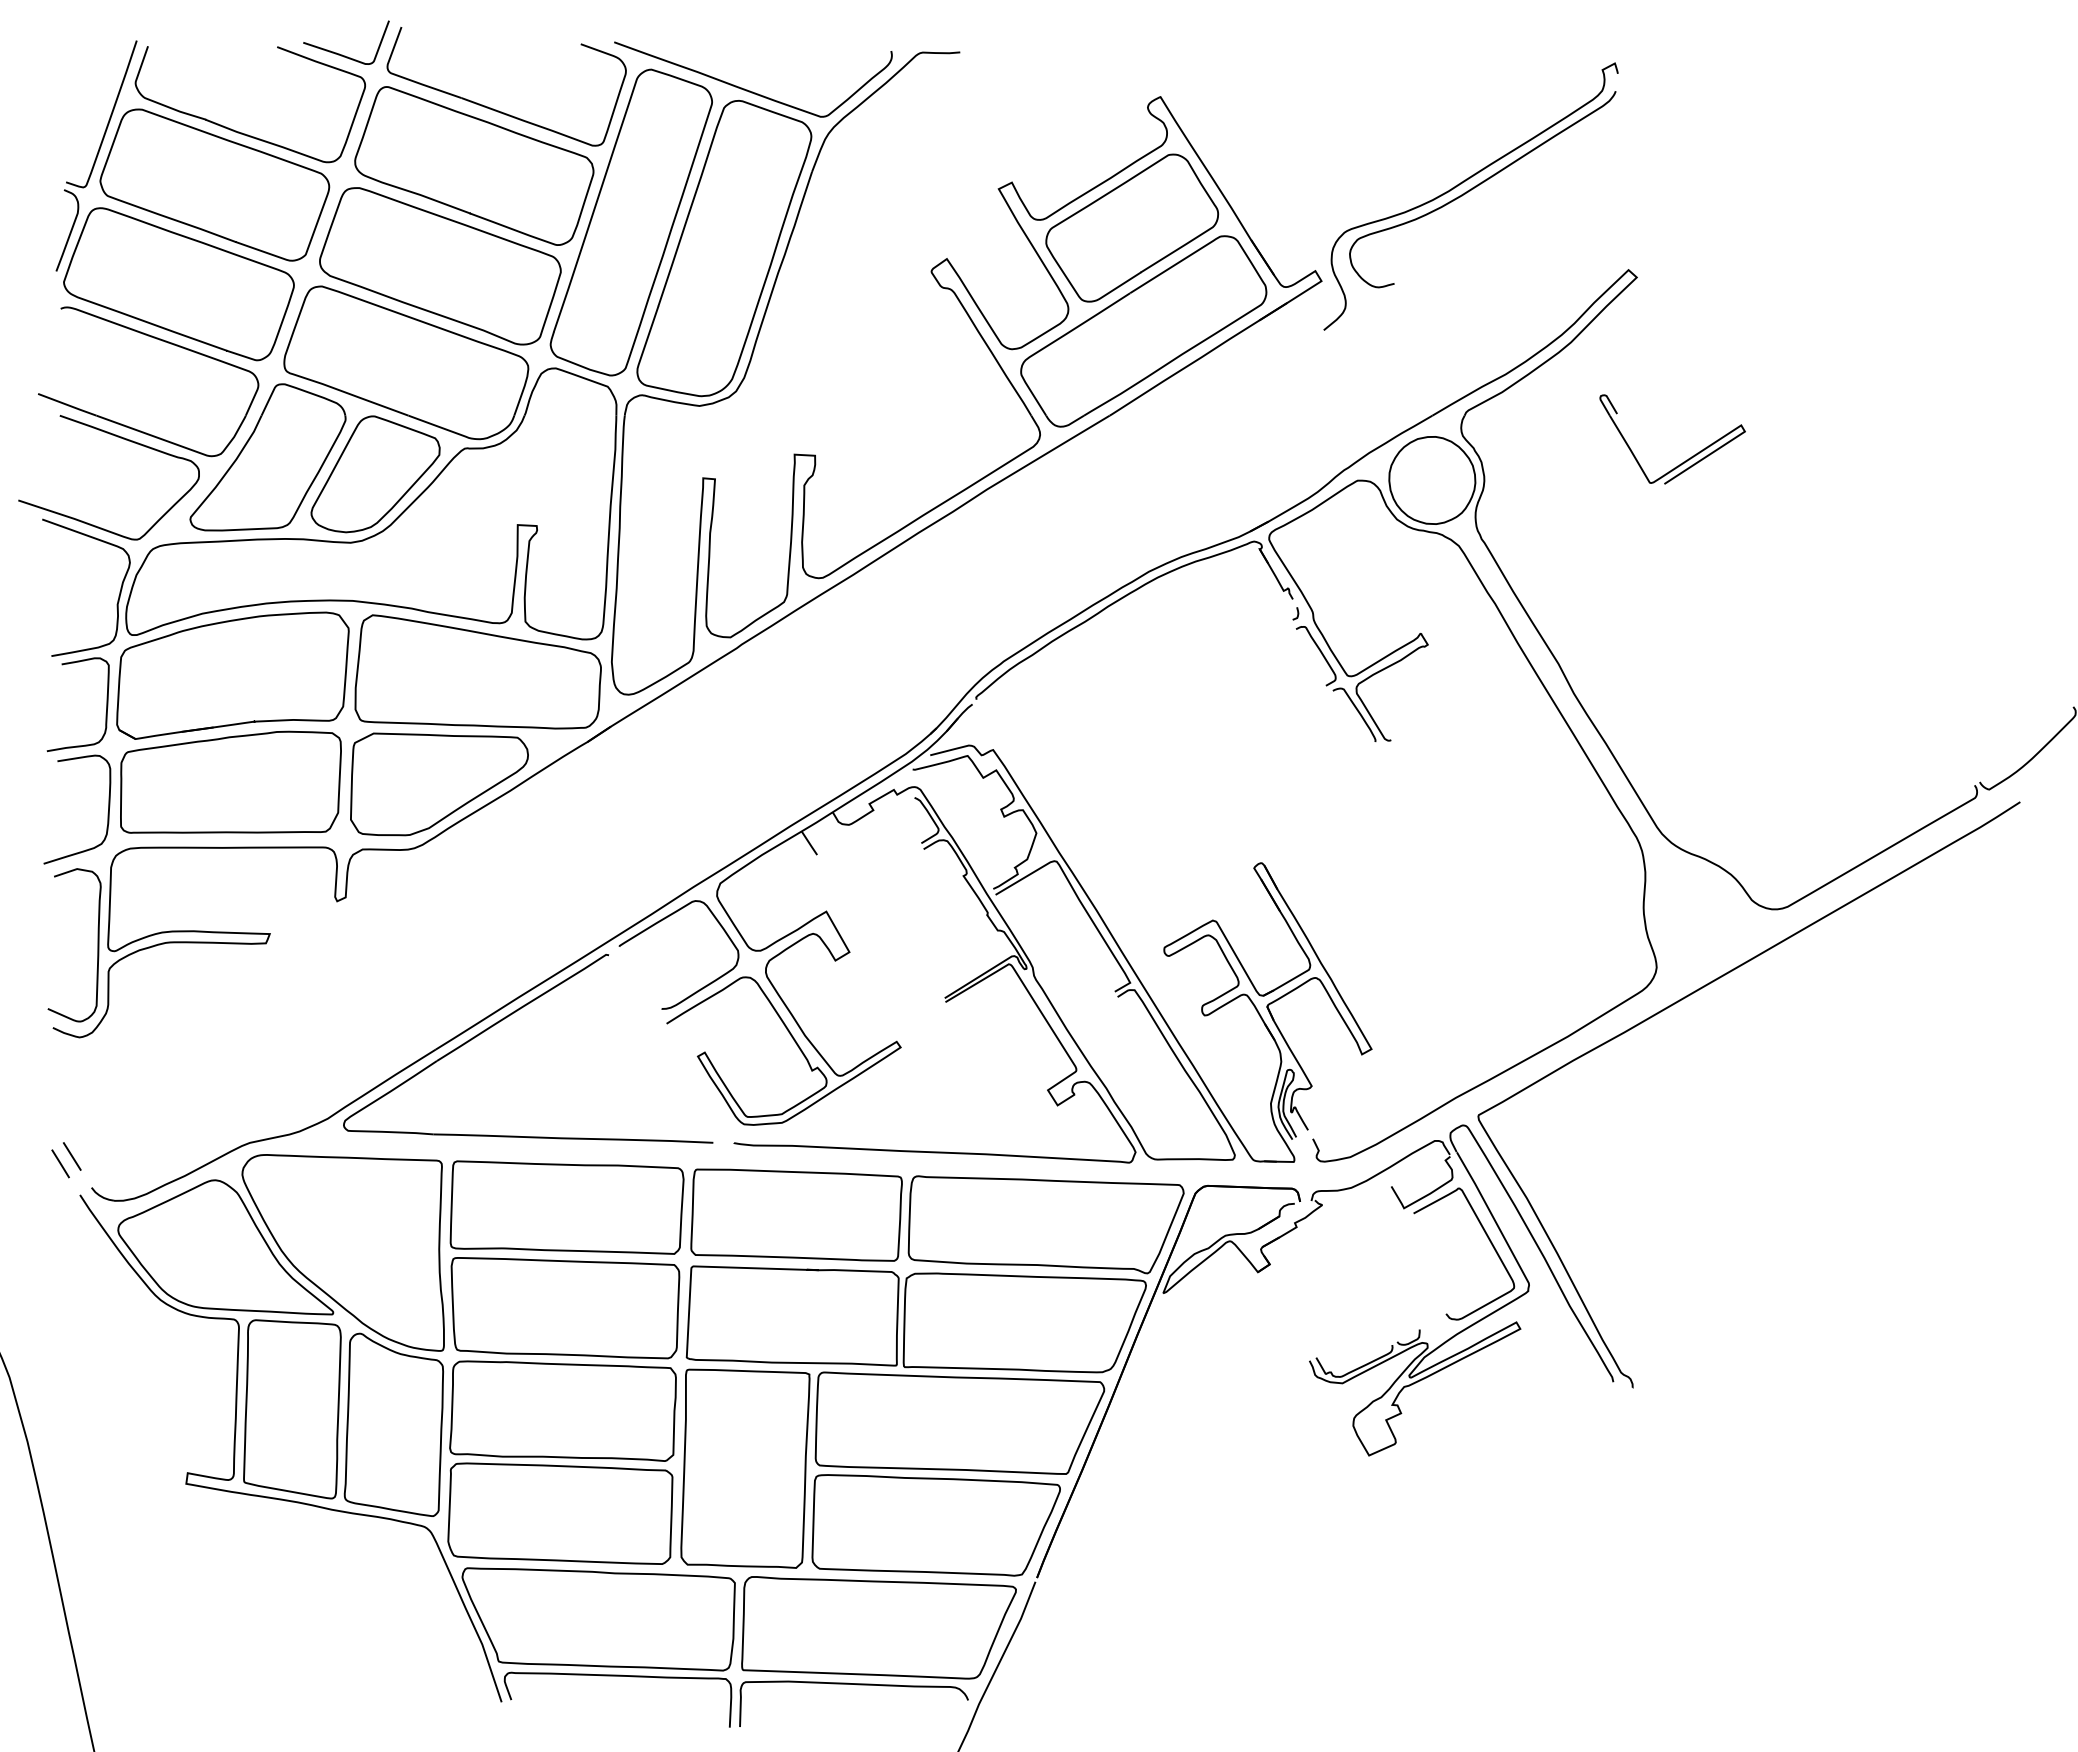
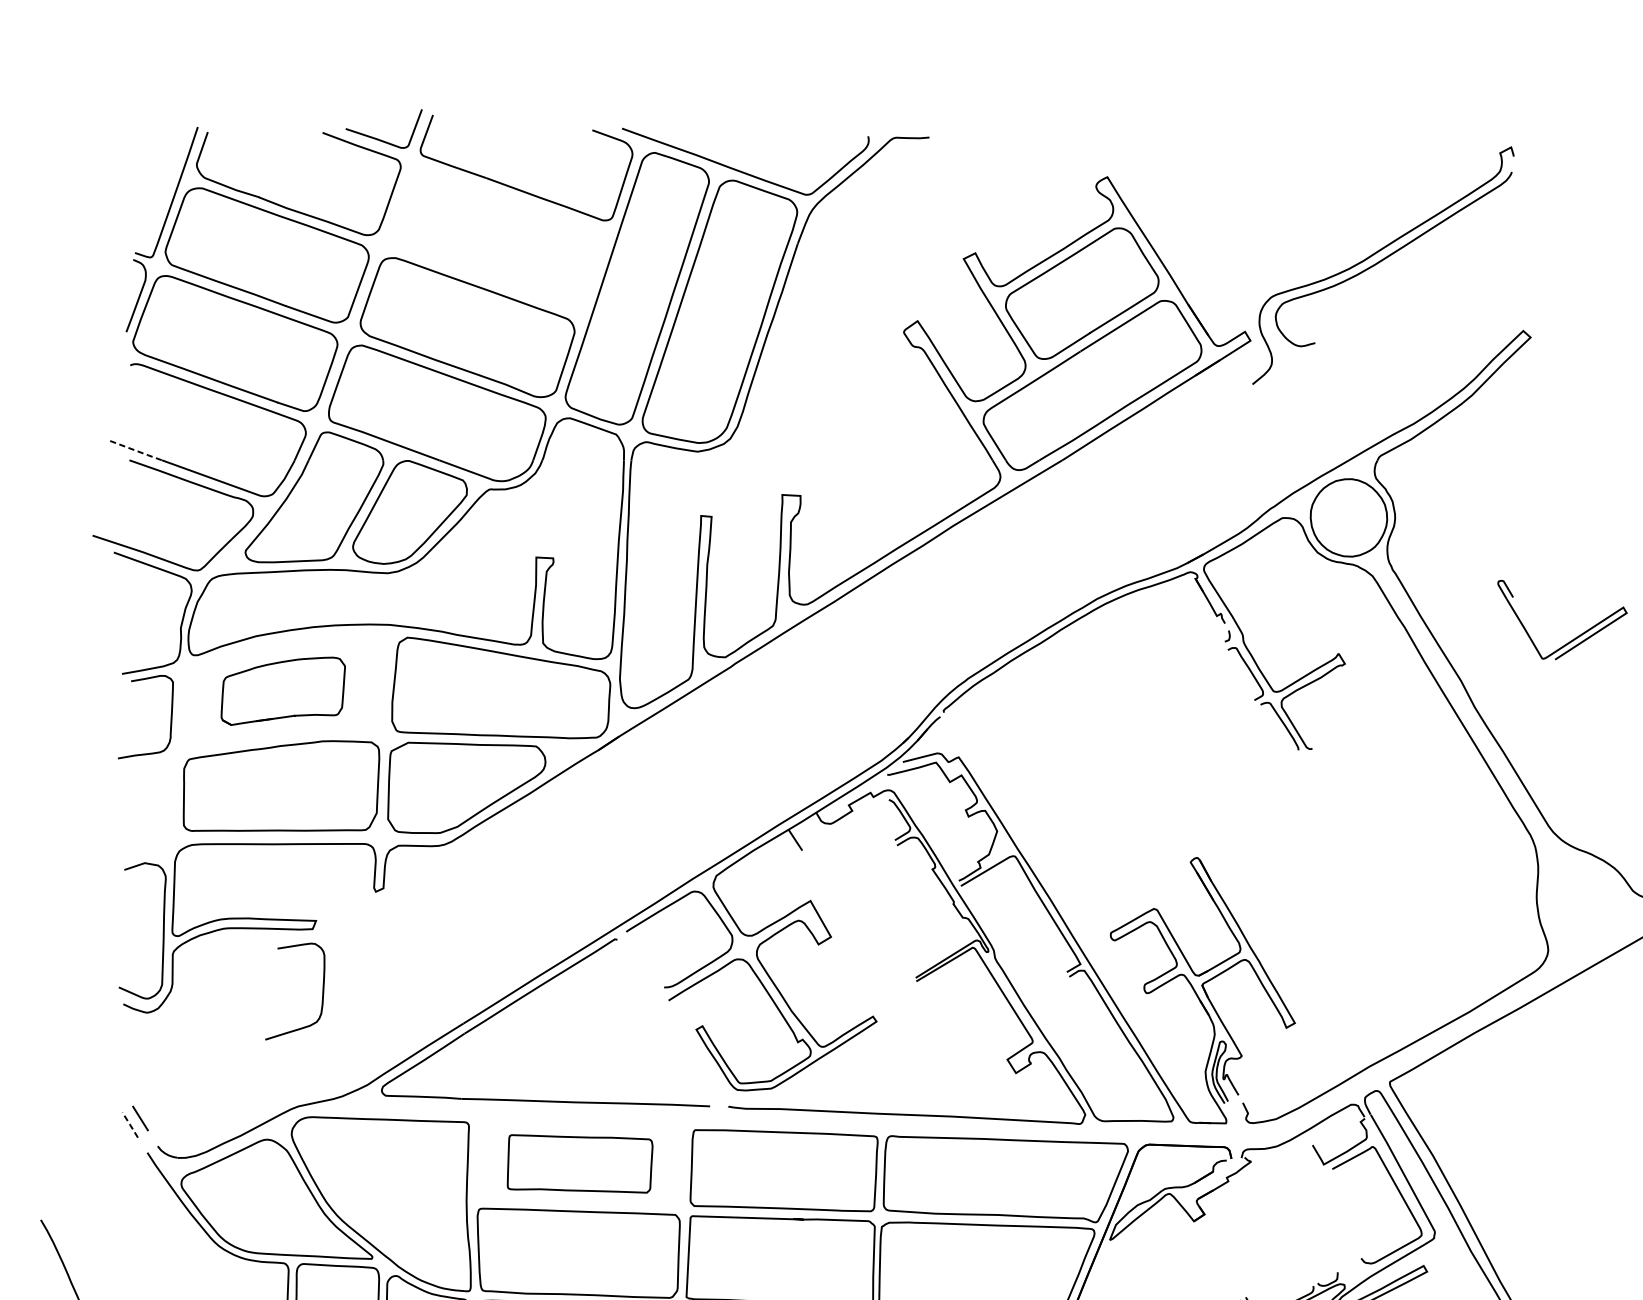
curve: (492, 125) -> (513, 202), removed
line: (67, 405) -> (136, 451), solid -> dashed
part: (1686, 459) -> (1574, 637), moved
part: (232, 675) -> (282, 691), size x0.6
curve: (107, 813) -> (321, 995), moved
line: (60, 1163) -> (130, 1124), solid -> dashed
part: (566, 1207) -> (579, 1163), size x0.7

